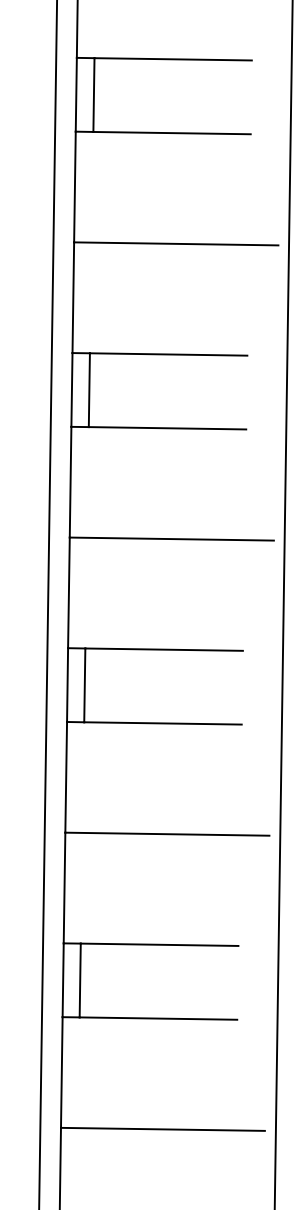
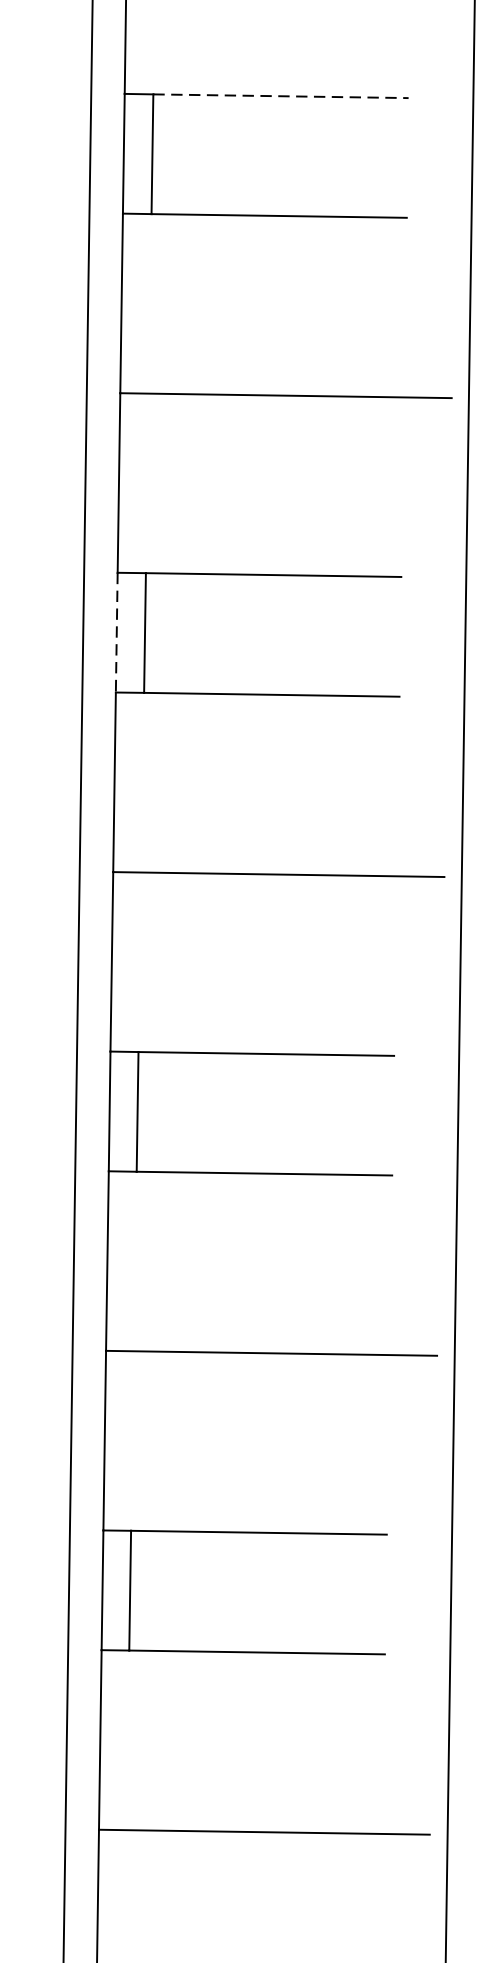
line: (173, 59) -> (281, 96), solid -> dashed
line: (71, 389) -> (116, 631), solid -> dashed

